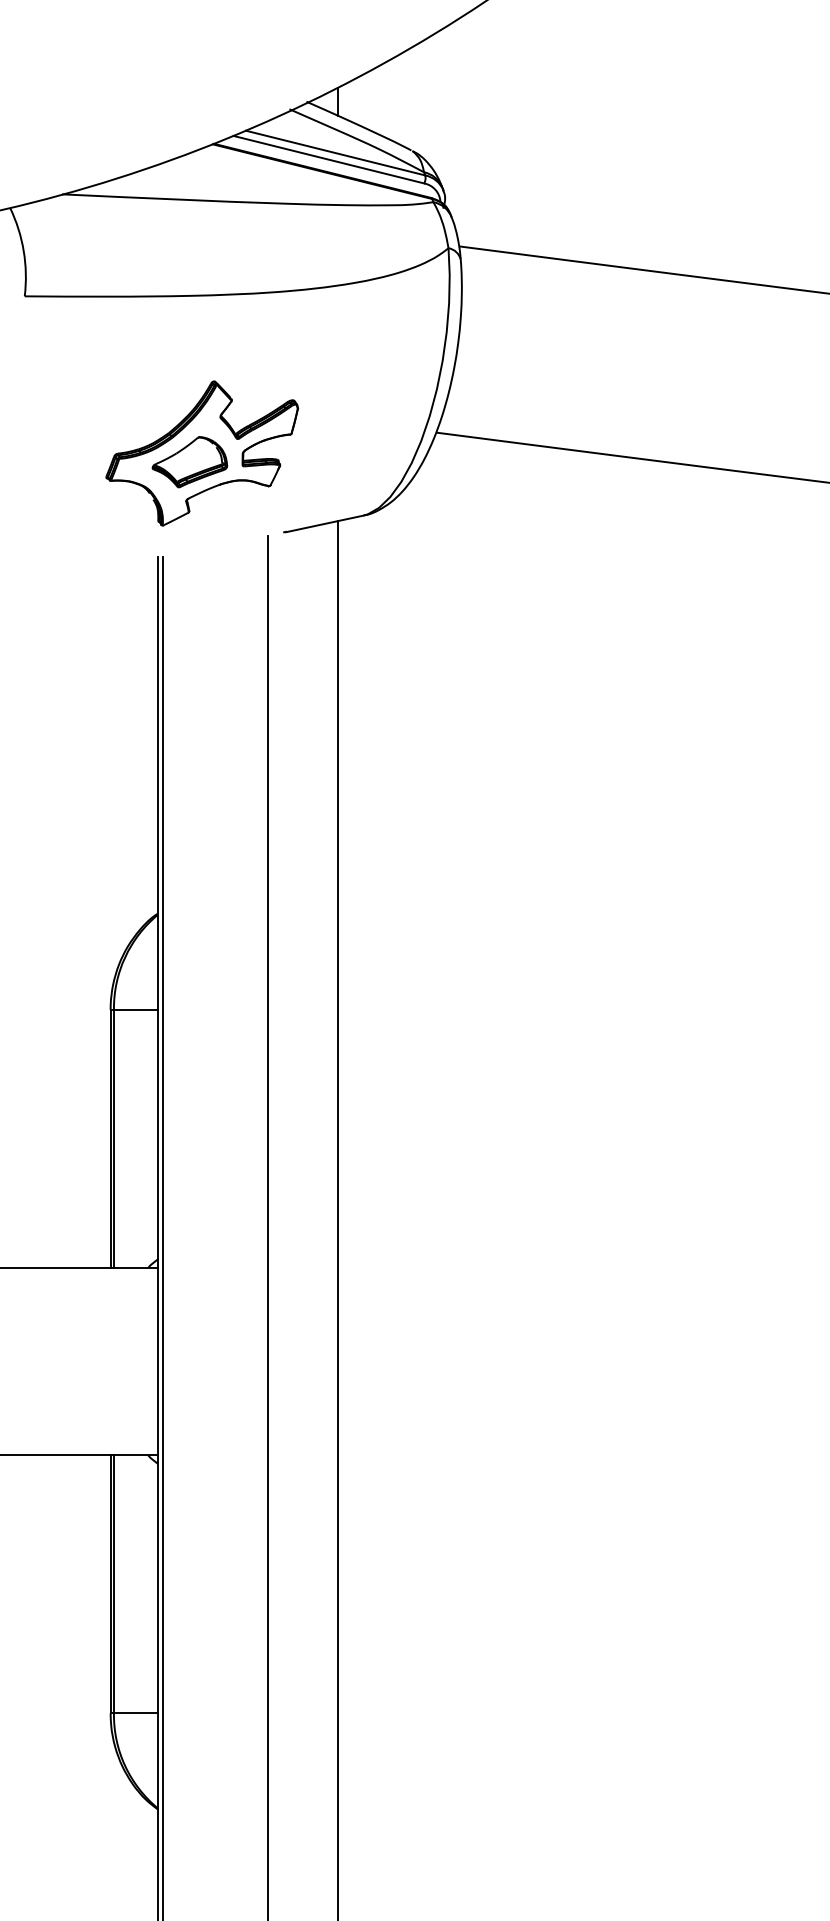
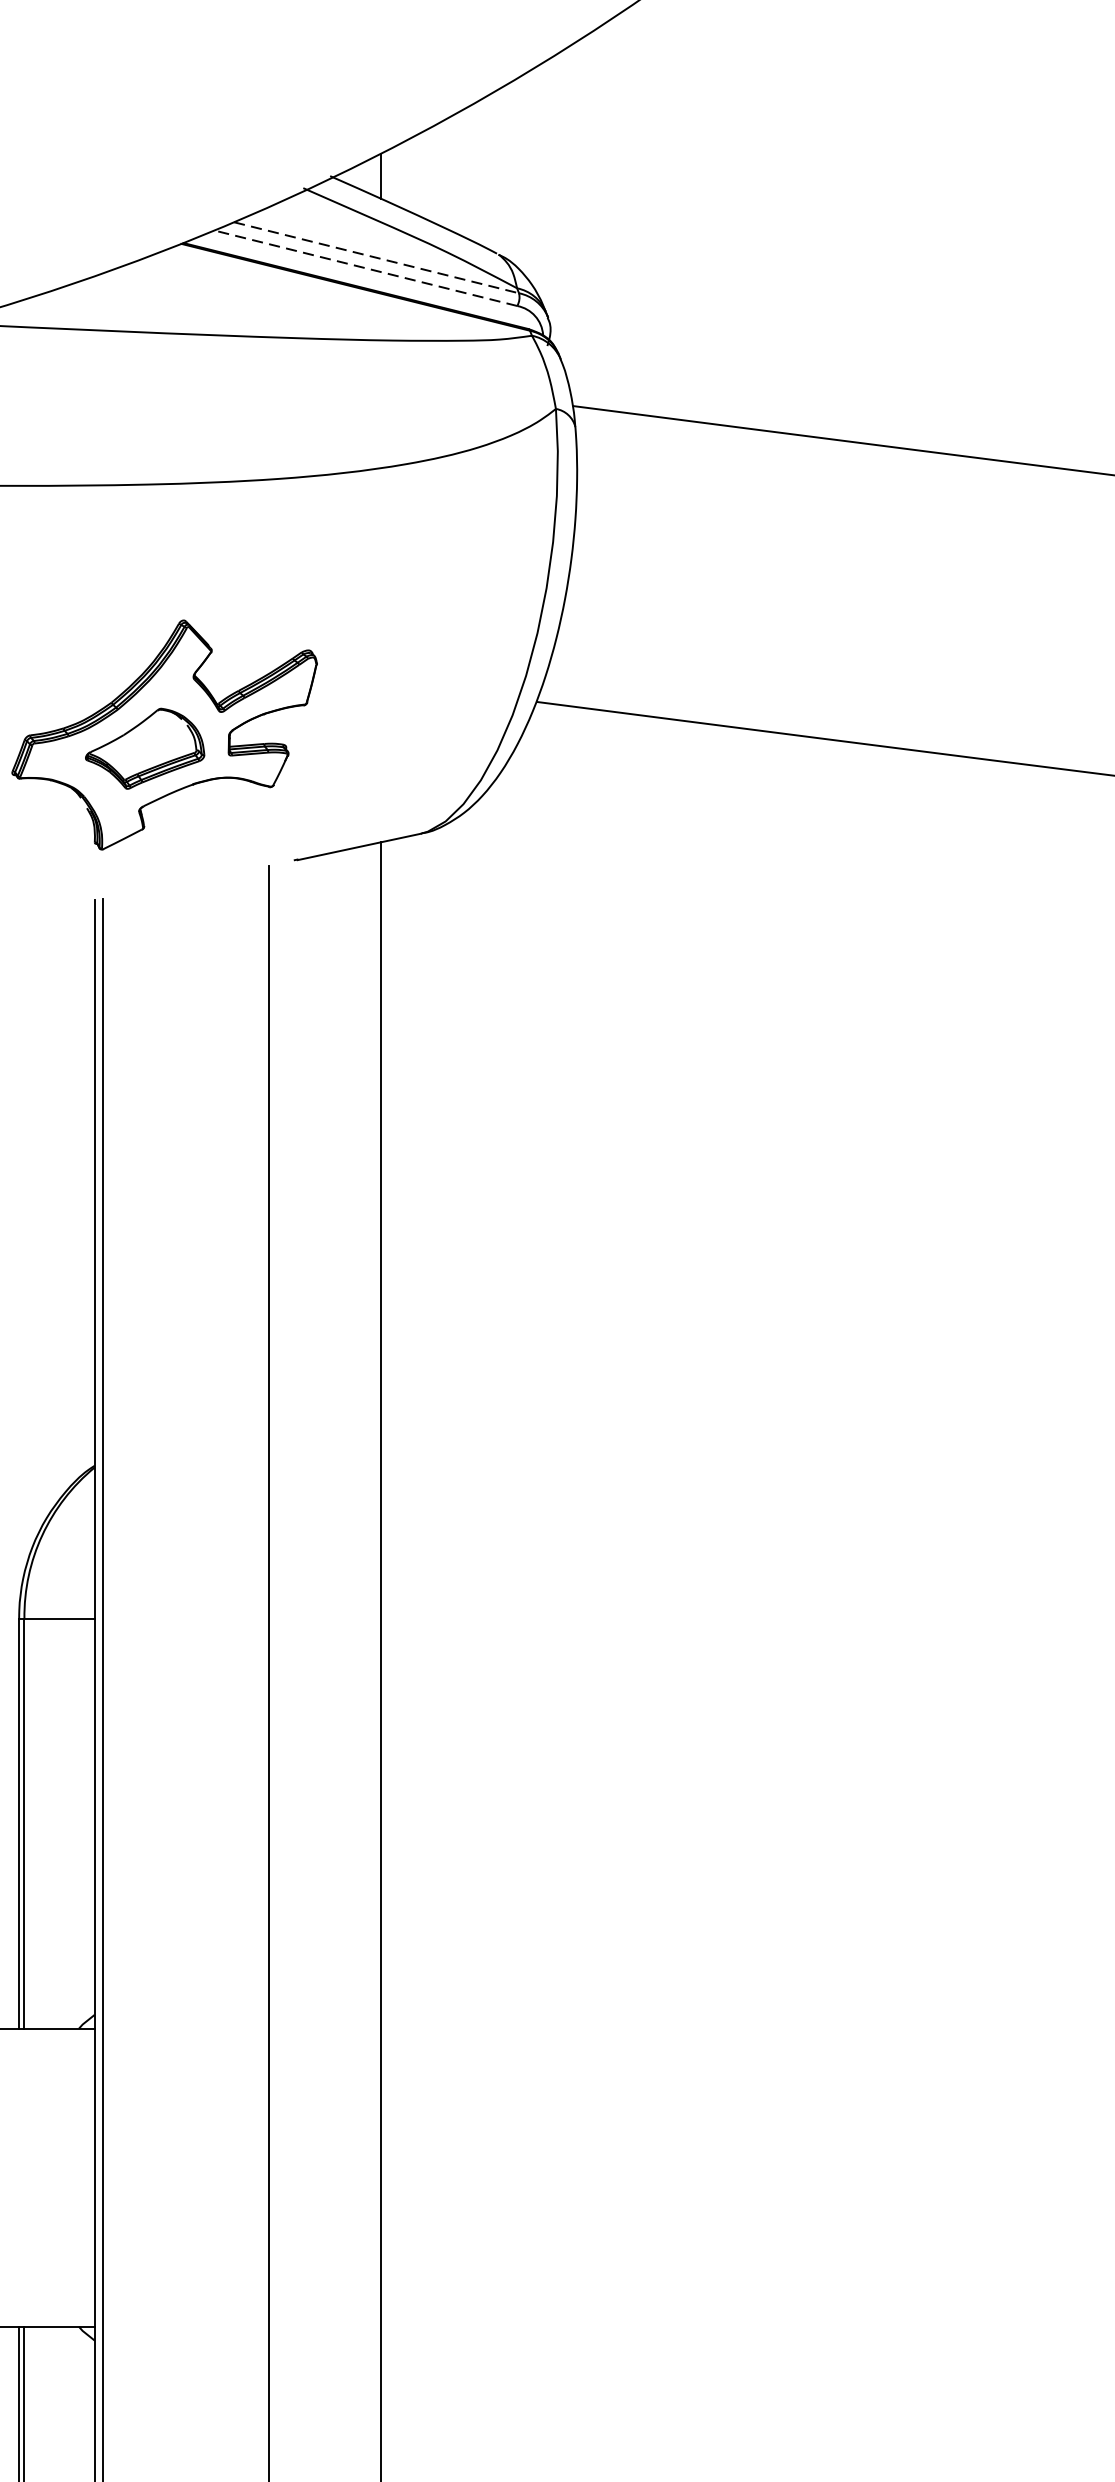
line: (336, 153) -> (377, 258), solid -> dashed
line: (328, 159) -> (365, 267), solid -> dashed

